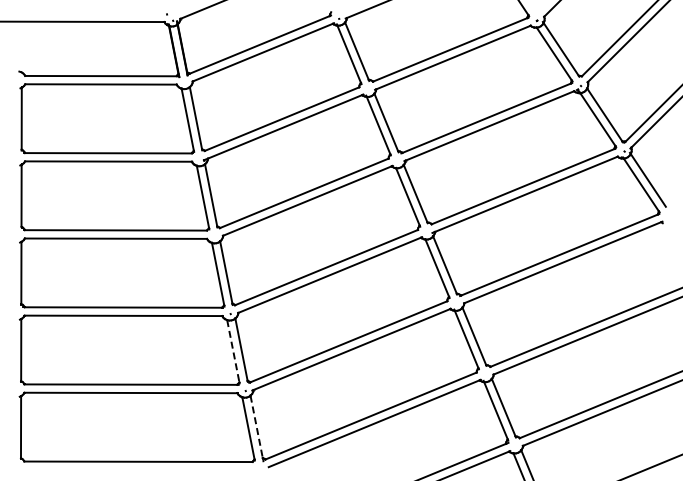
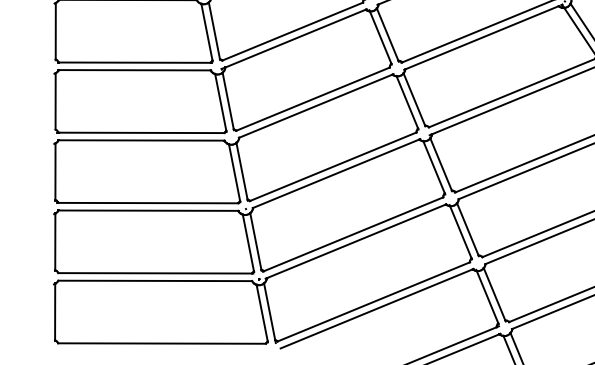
line: (233, 351) -> (248, 243), dashed -> solid
line: (256, 426) -> (269, 311), dashed -> solid

